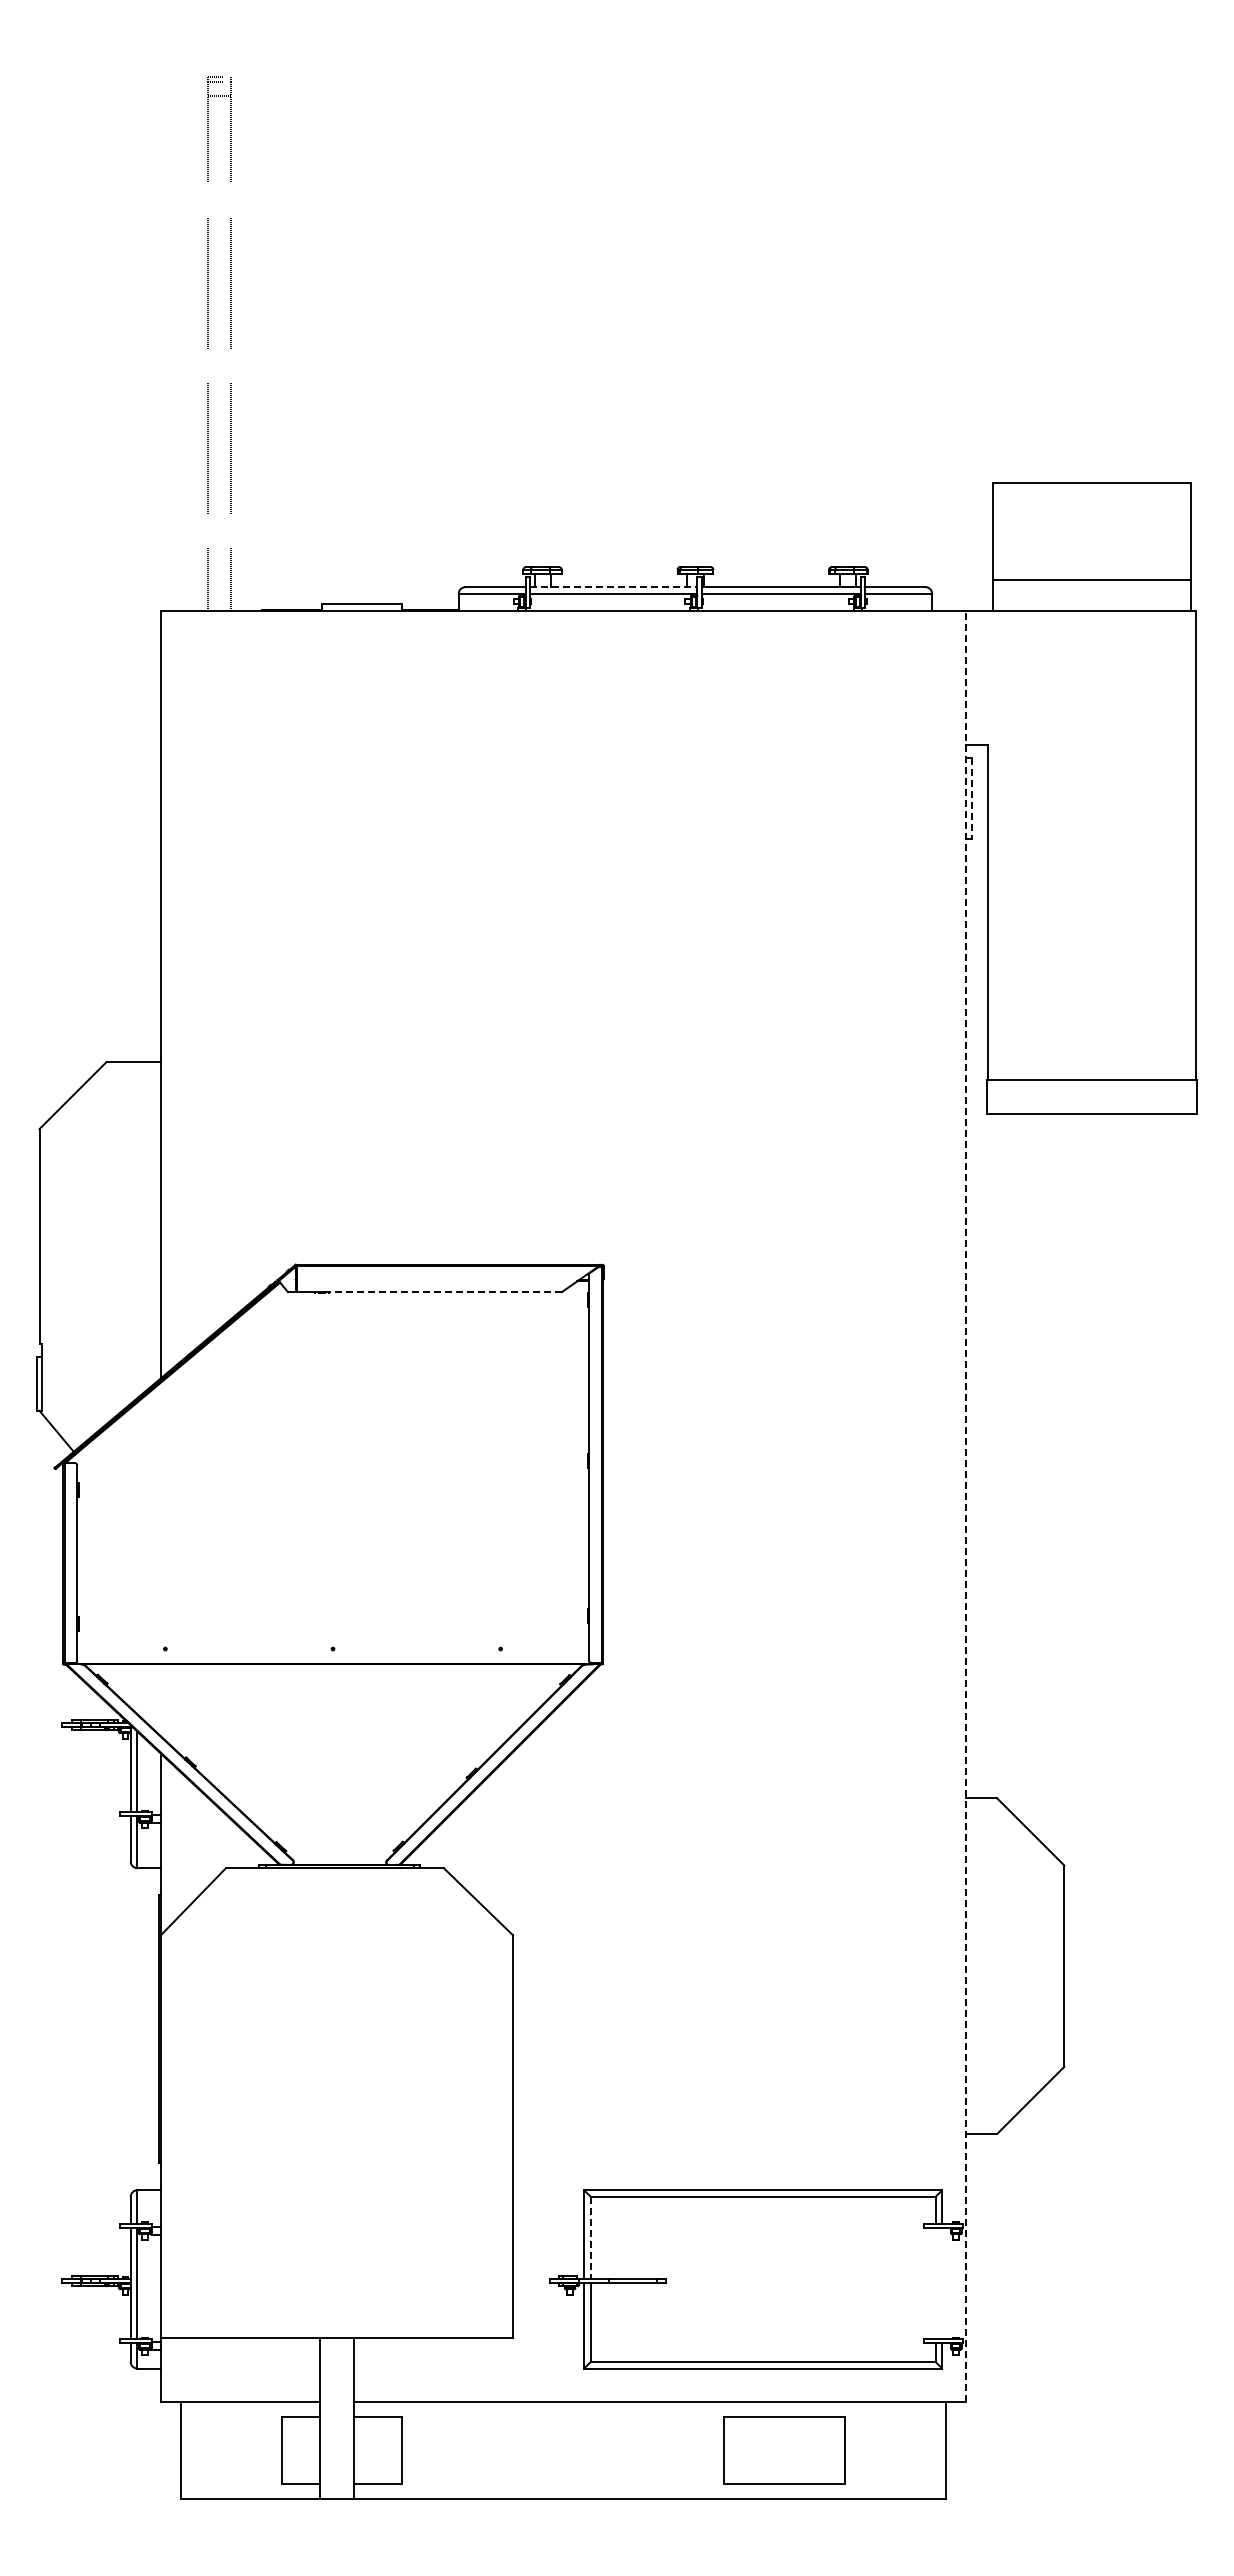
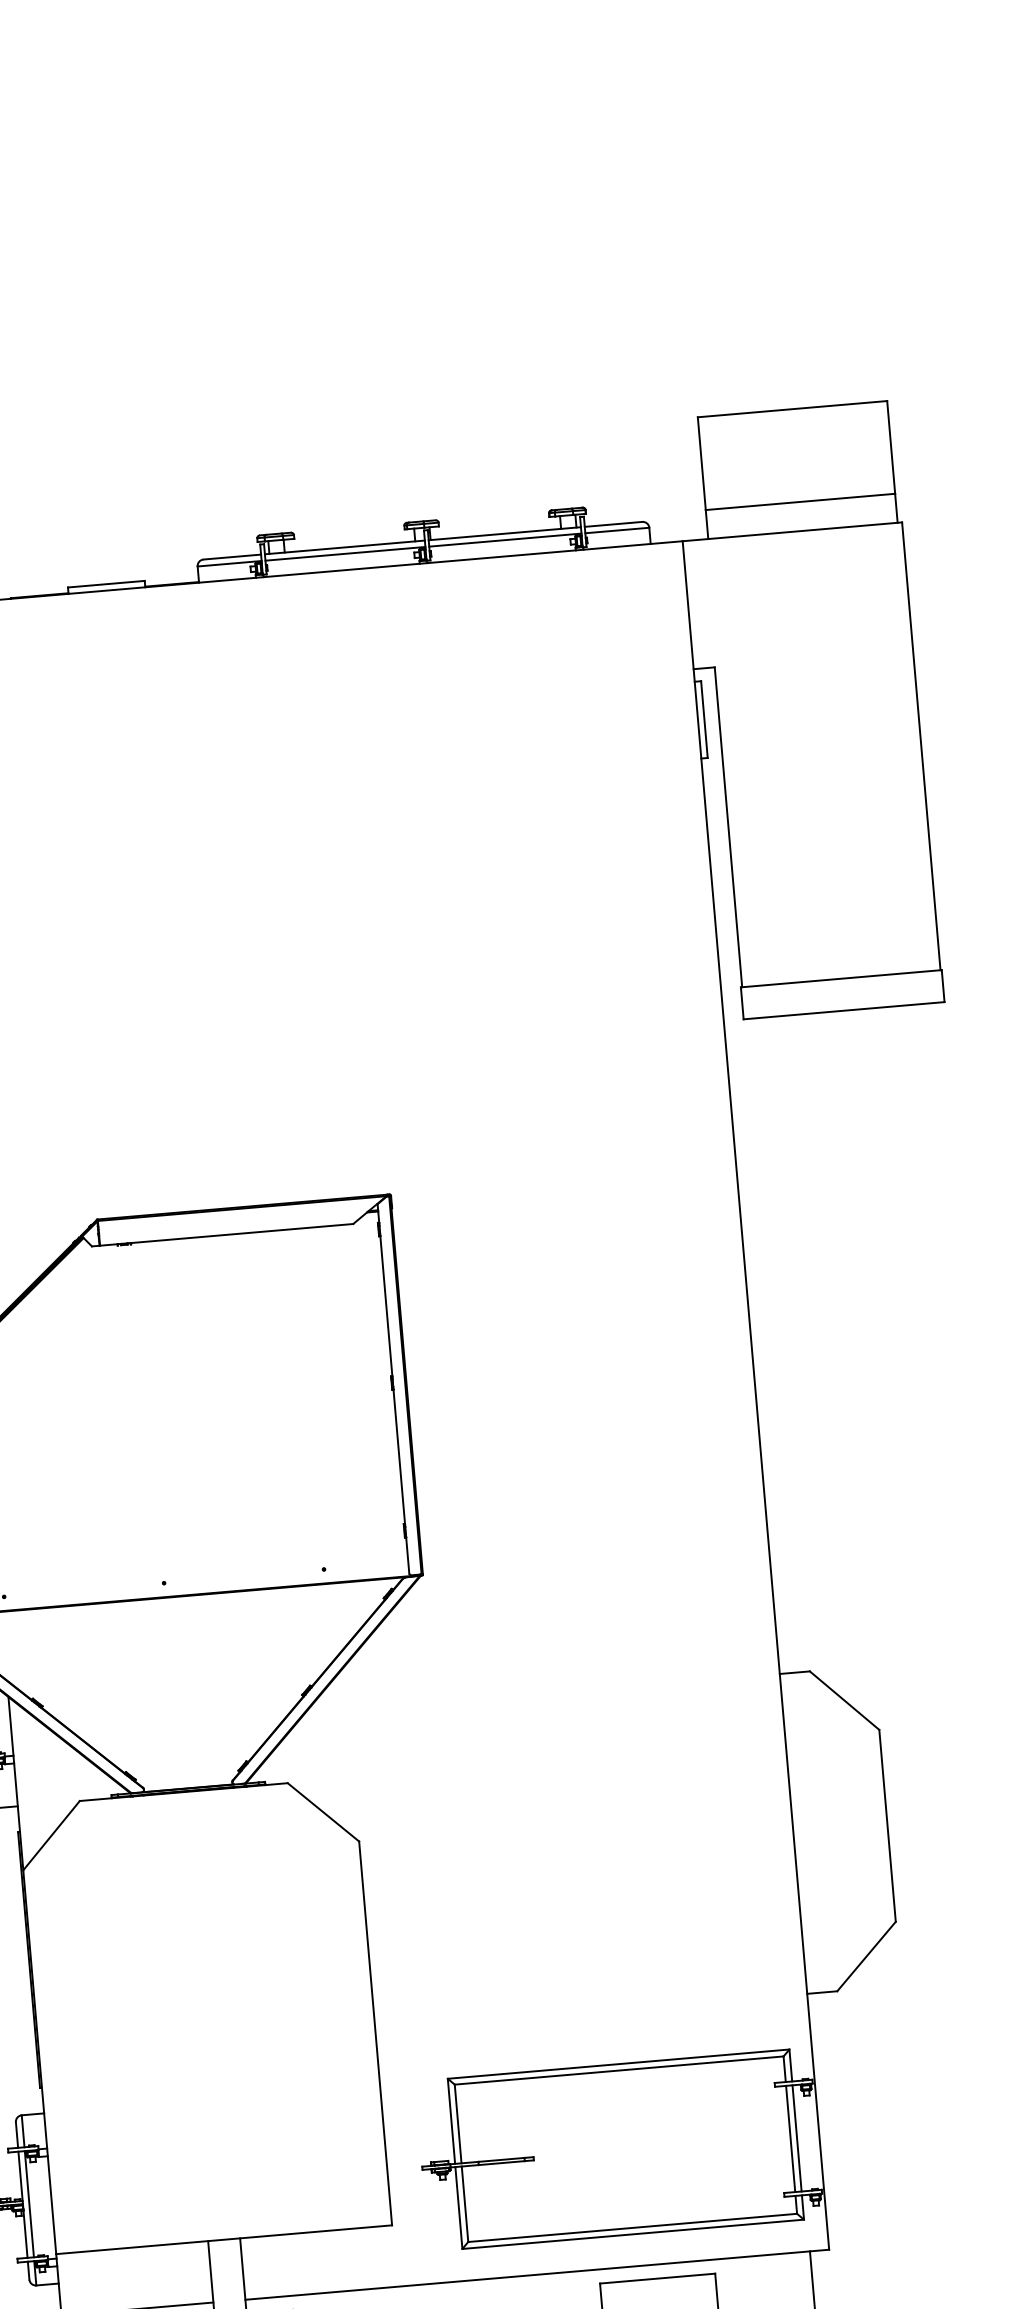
line: (613, 587) -> (344, 547), dashed -> solid
line: (972, 798) -> (704, 719), dashed -> solid
line: (445, 1292) -> (242, 1233), dashed -> solid
line: (965, 1506) -> (755, 1395), dashed -> solid
line: (590, 2238) -> (457, 2124), dashed -> solid
line: (935, 2283) -> (790, 2139), added
line: (942, 2283) -> (797, 2138), added

